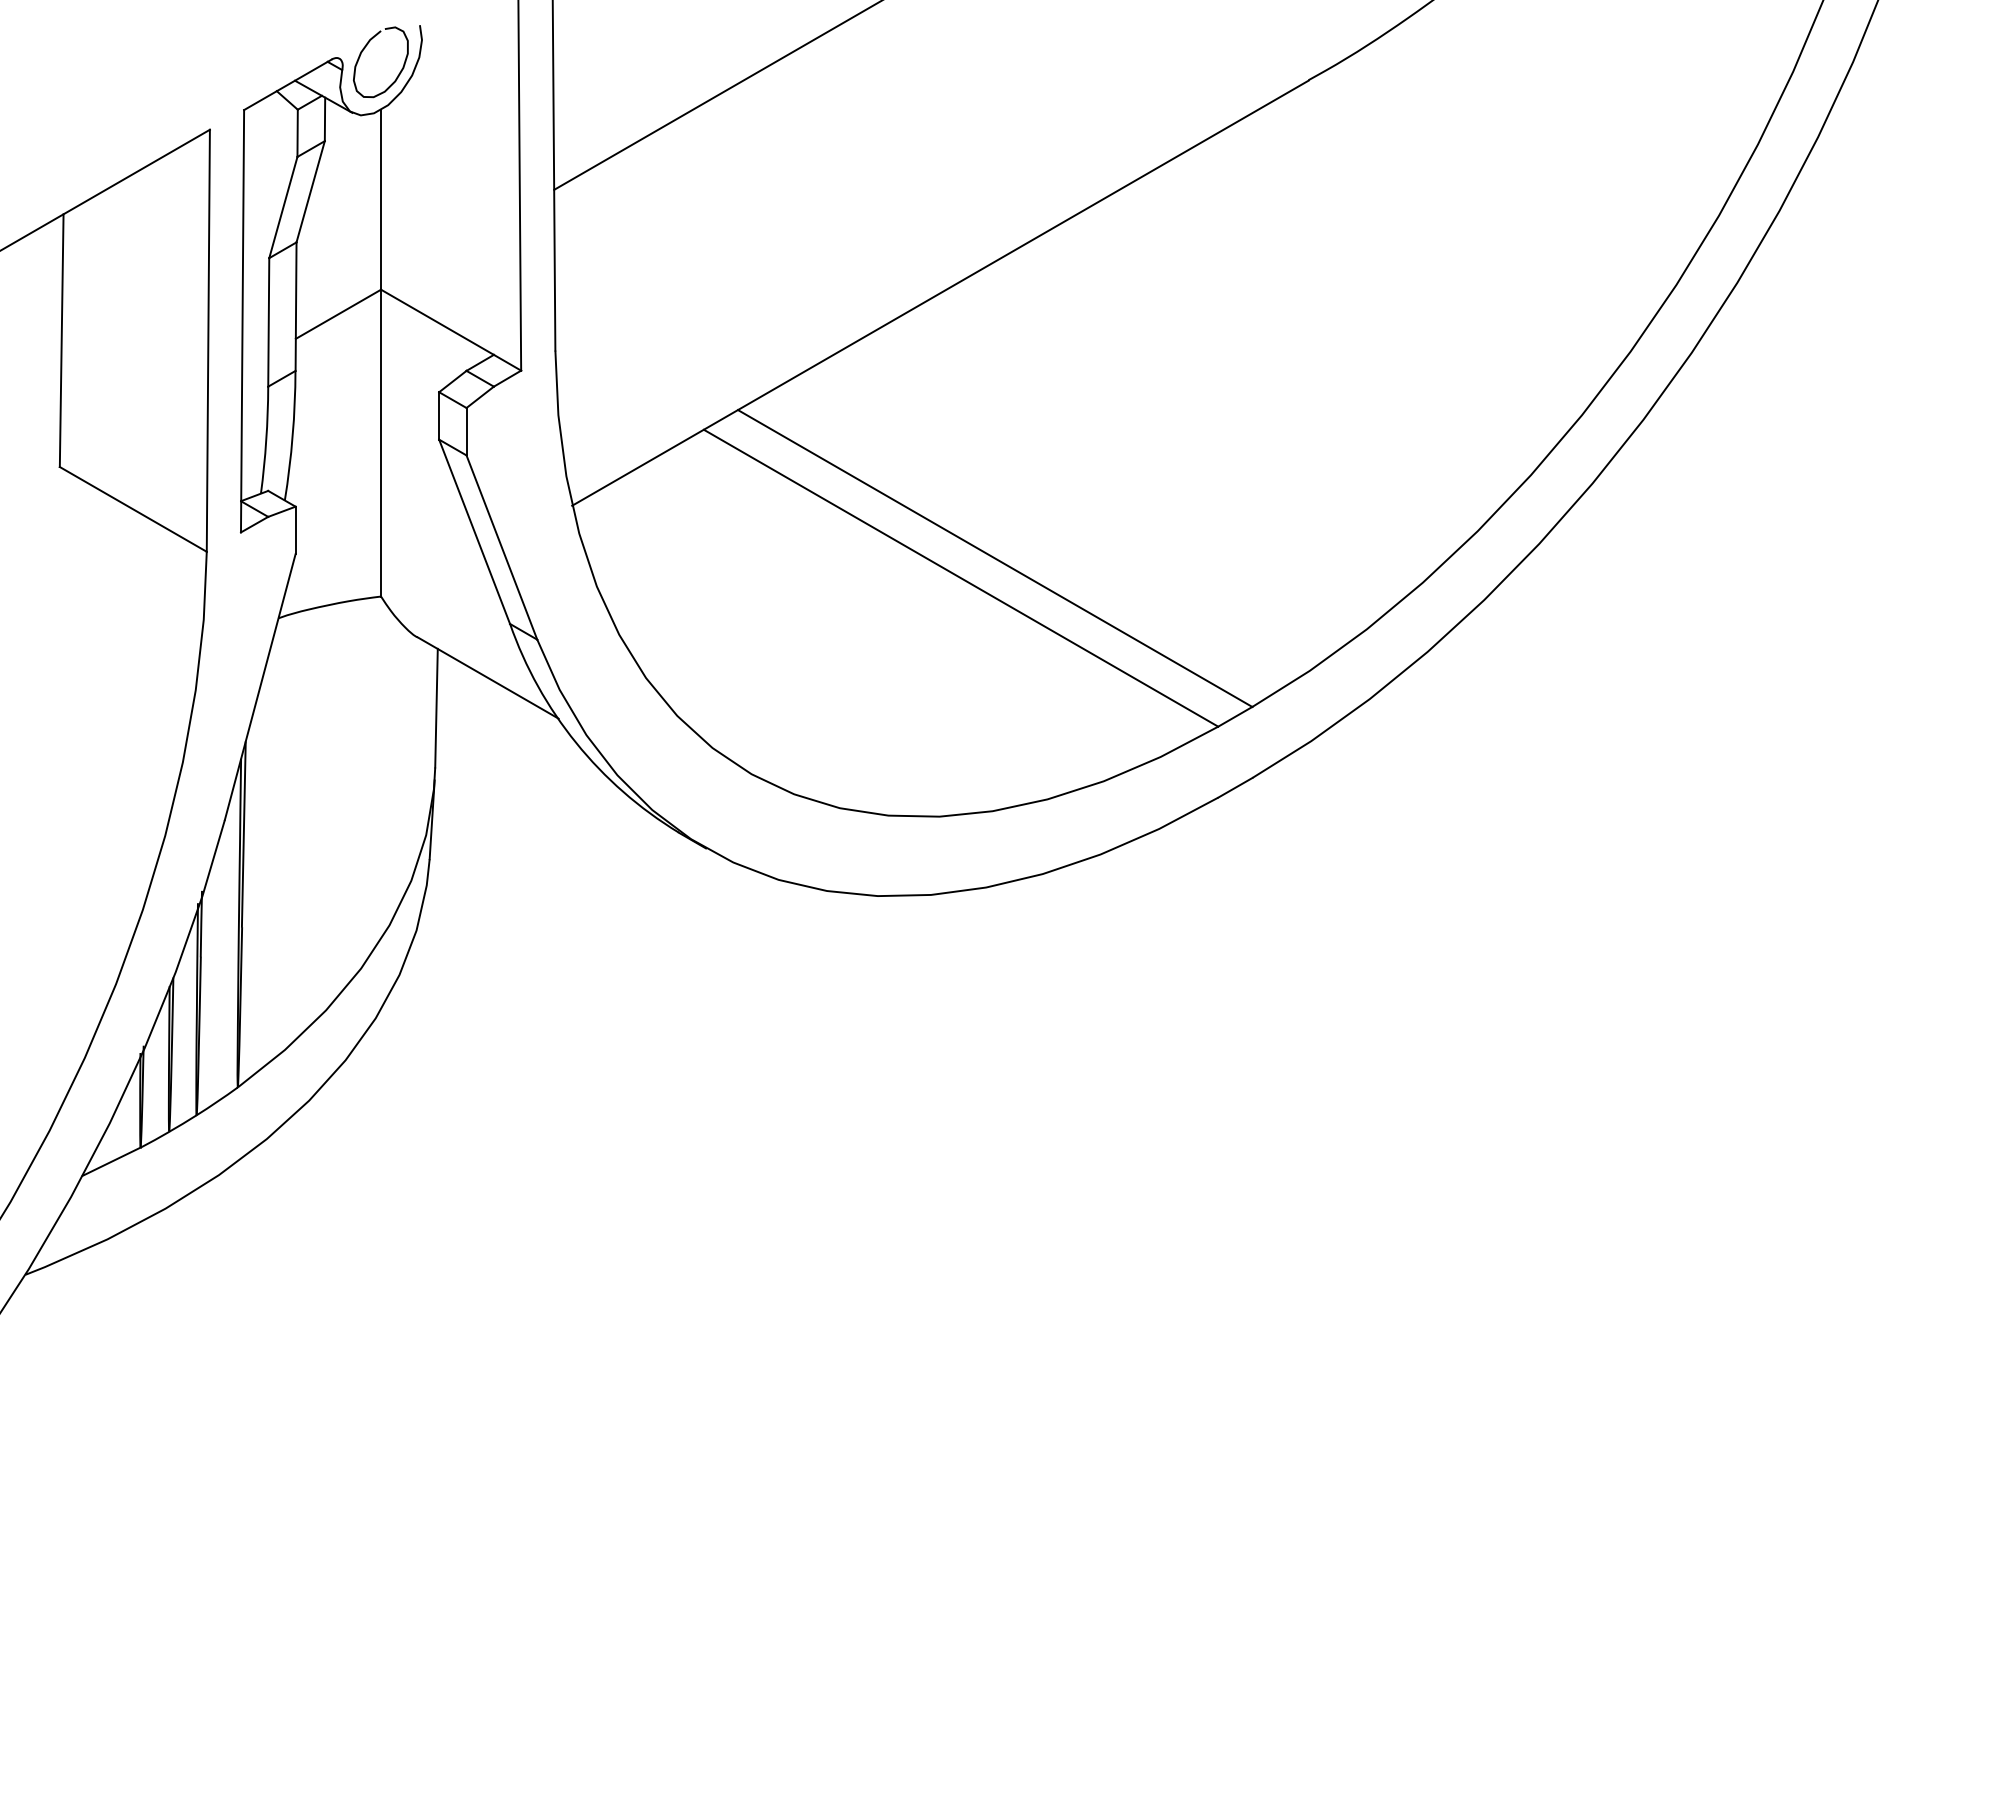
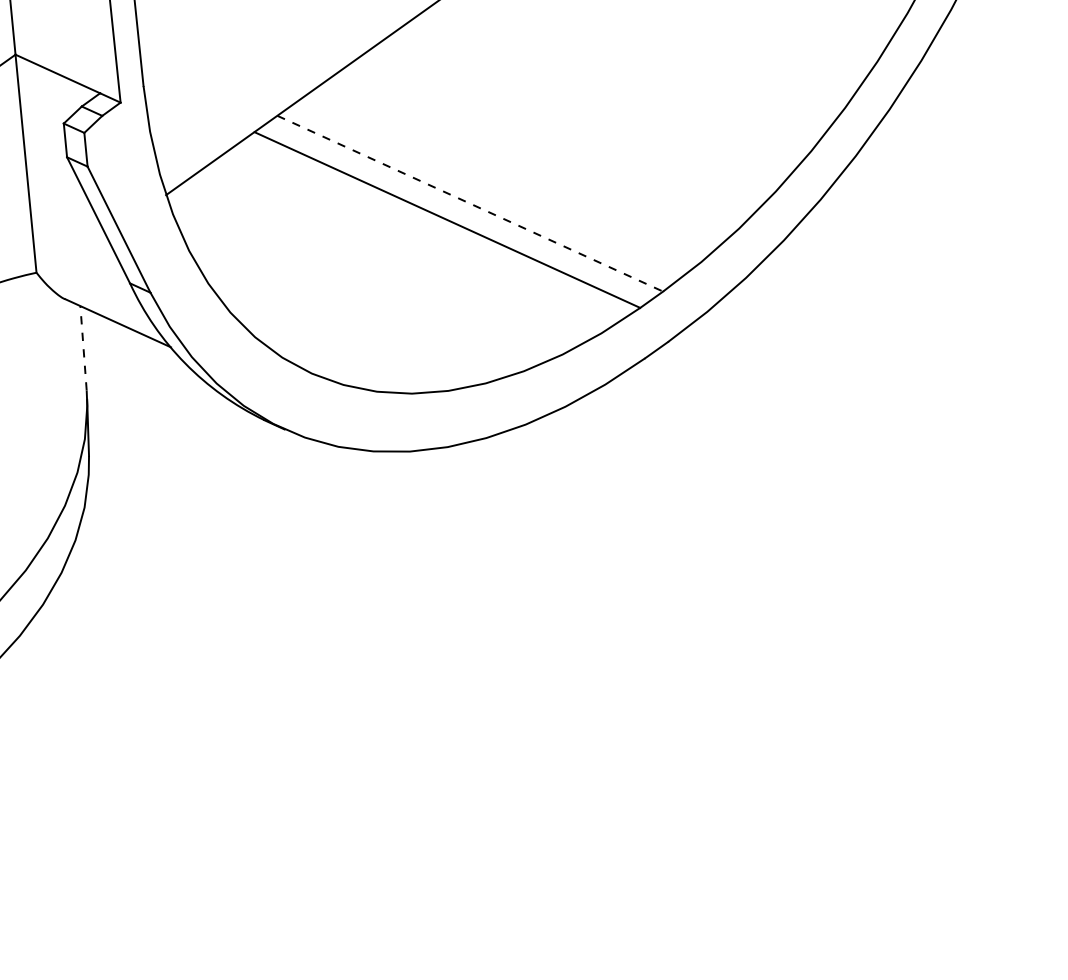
line: (995, 558) -> (470, 203), solid -> dashed
line: (436, 707) -> (83, 347), solid -> dashed

